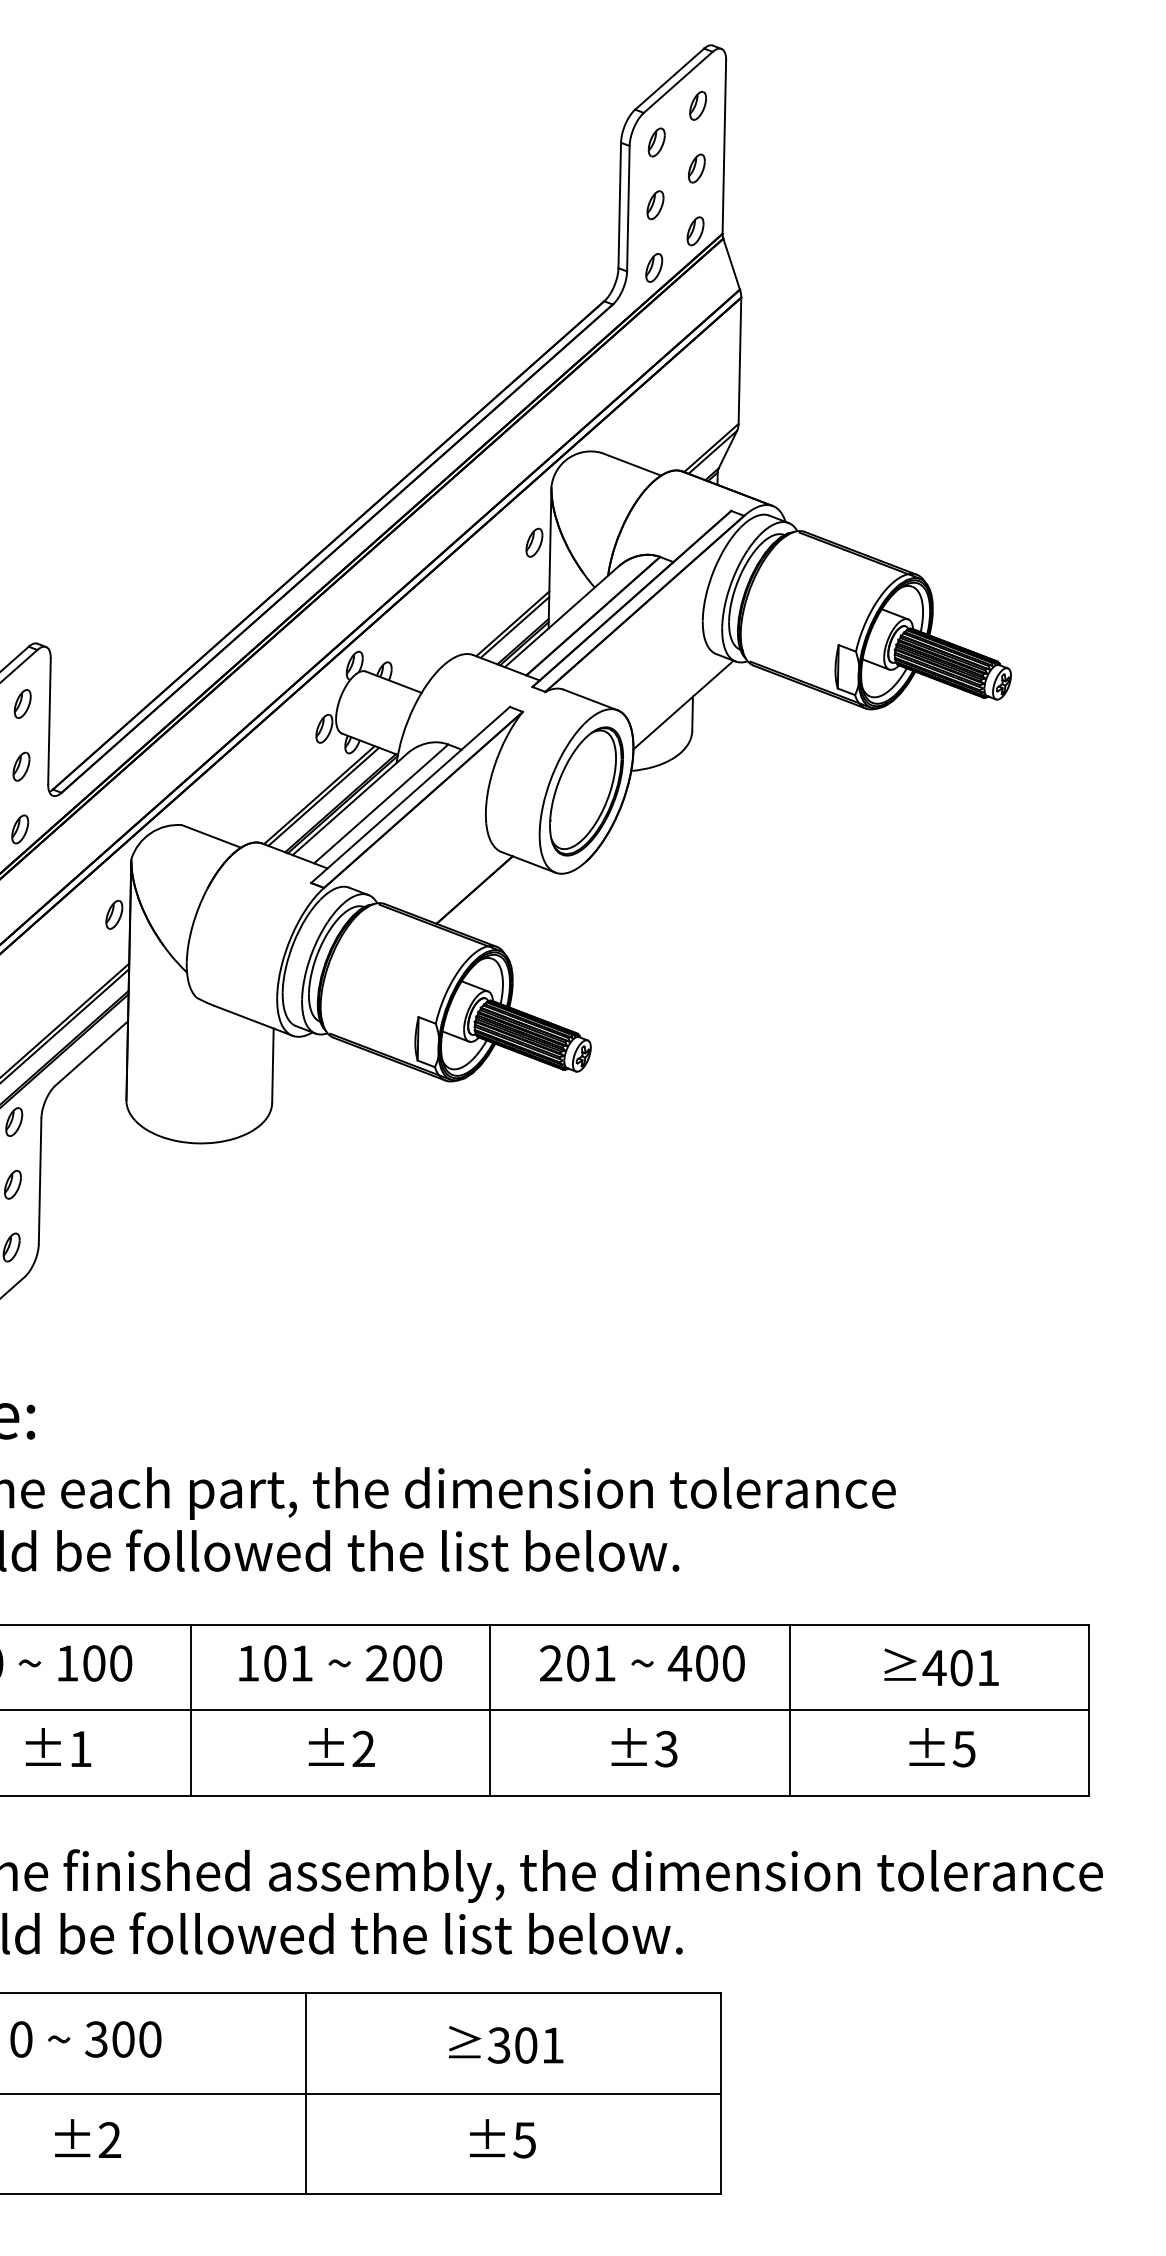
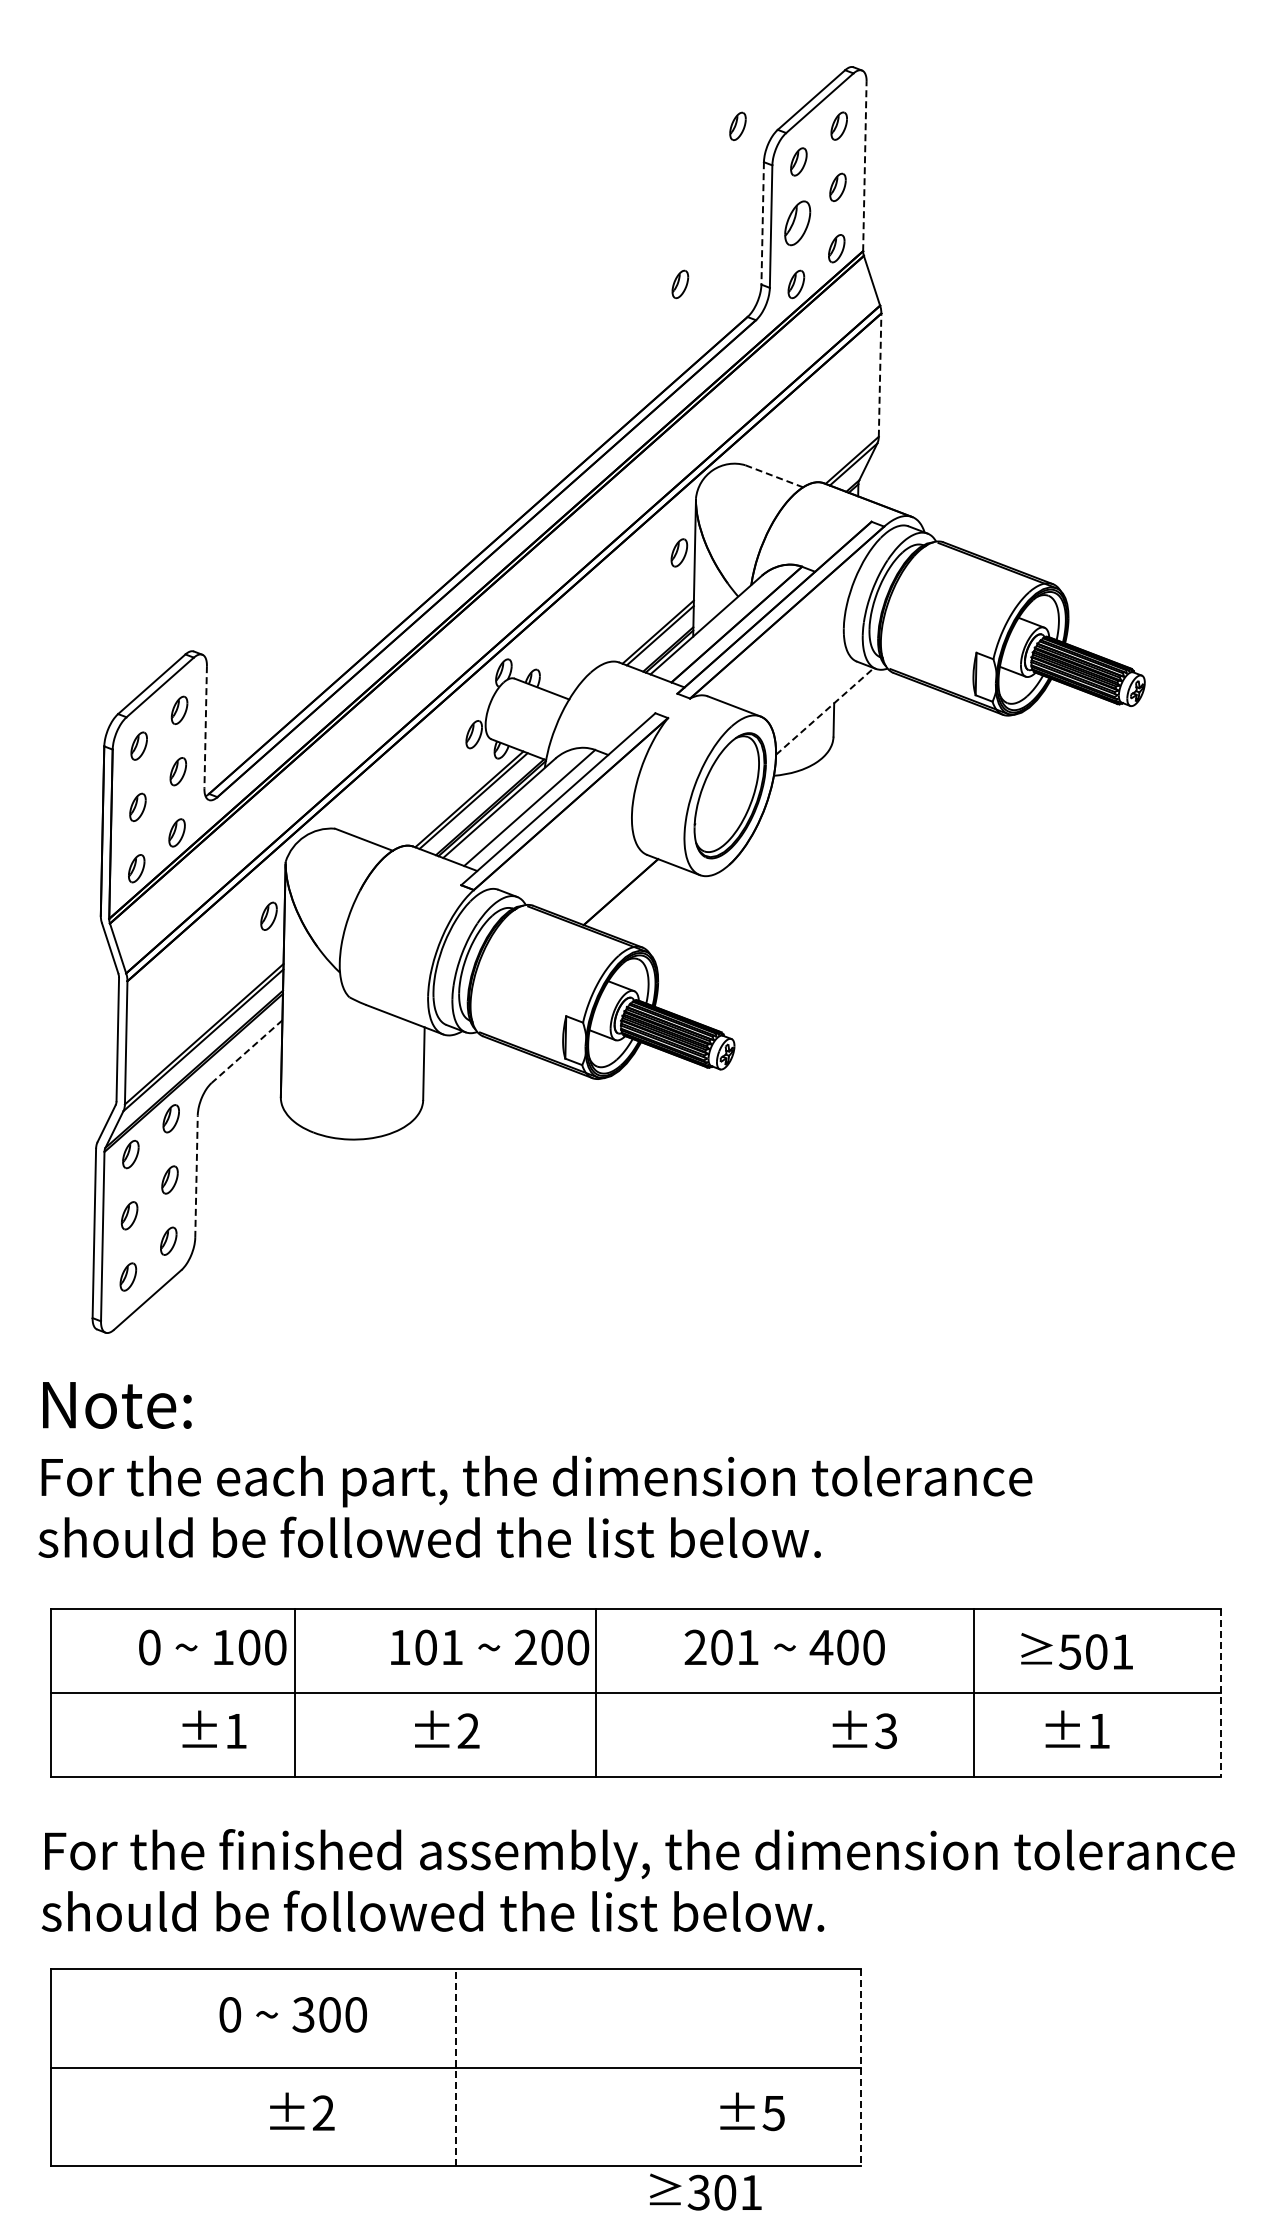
part: (593, 105) -> (737, 125), added
line: (723, 147) -> (864, 166), solid -> dashed
part: (655, 204) -> (797, 222), size x1.6
line: (619, 205) -> (762, 223), solid -> dashed
part: (535, 267) -> (680, 284), added
line: (740, 361) -> (880, 375), solid -> dashed
line: (631, 464) -> (774, 476), solid -> dashed
line: (684, 705) -> (825, 711), solid -> dashed
line: (49, 721) -> (205, 727), solid -> dashed
line: (91, 1053) -> (246, 1051), solid -> dashed
line: (40, 1181) -> (196, 1176), solid -> dashed
text: (934, 1667) -> (1070, 1651), 401 -> 501
line: (190, 1709) -> (295, 1692), moved
line: (489, 1709) -> (595, 1692), moved
line: (789, 1709) -> (973, 1692), moved
line: (1089, 1710) -> (1221, 1693), solid -> dashed
text: (342, 1747) -> (447, 1729), moved
text: (644, 1747) -> (864, 1729), moved
text: (964, 1749) -> (1099, 1731), ±5 -> ±1
text: (85, 2039) -> (292, 2014), moved
text: (505, 2044) -> (705, 2191), moved
line: (306, 2093) -> (456, 2067), solid -> dashed
line: (720, 2094) -> (861, 2068), solid -> dashed
text: (88, 2138) -> (302, 2111), moved
text: (502, 2138) -> (752, 2111), moved

